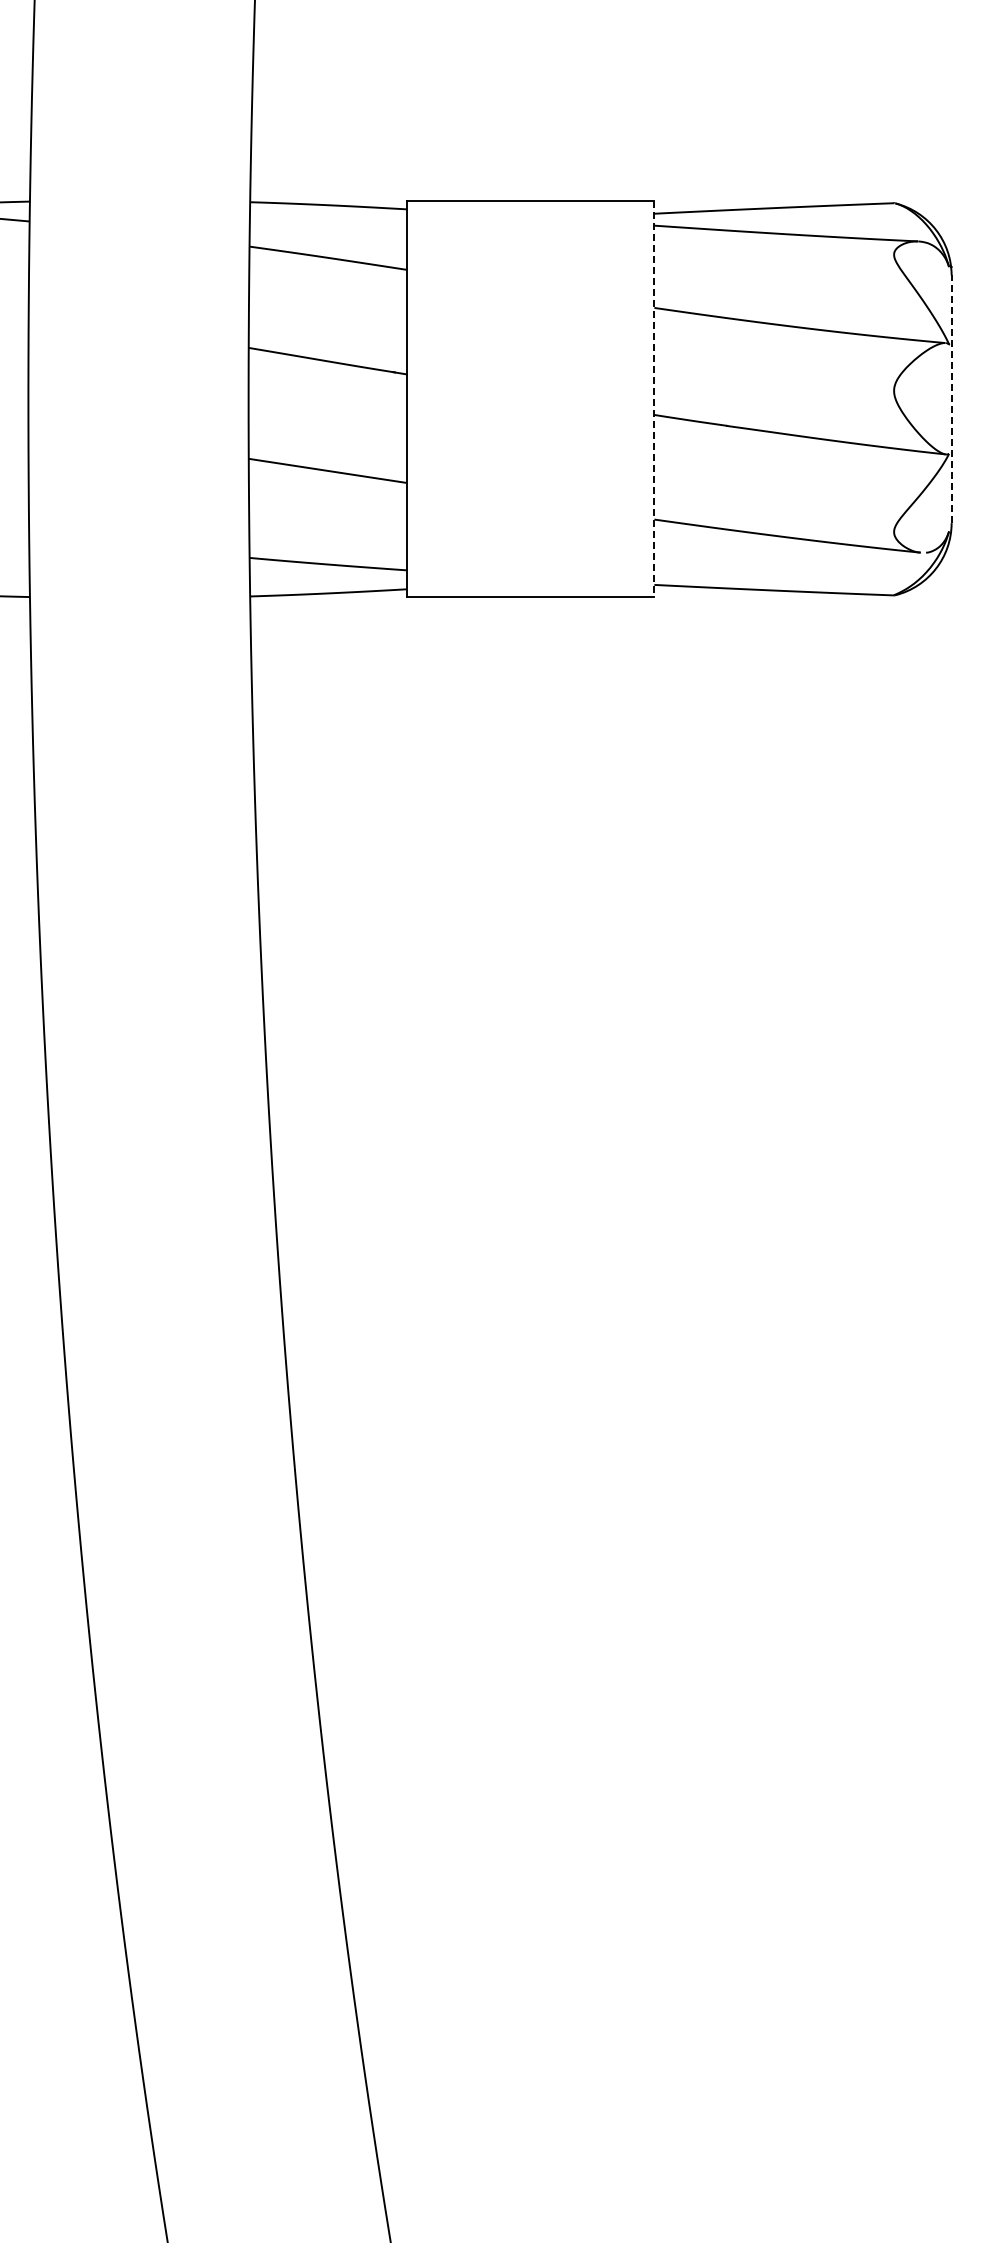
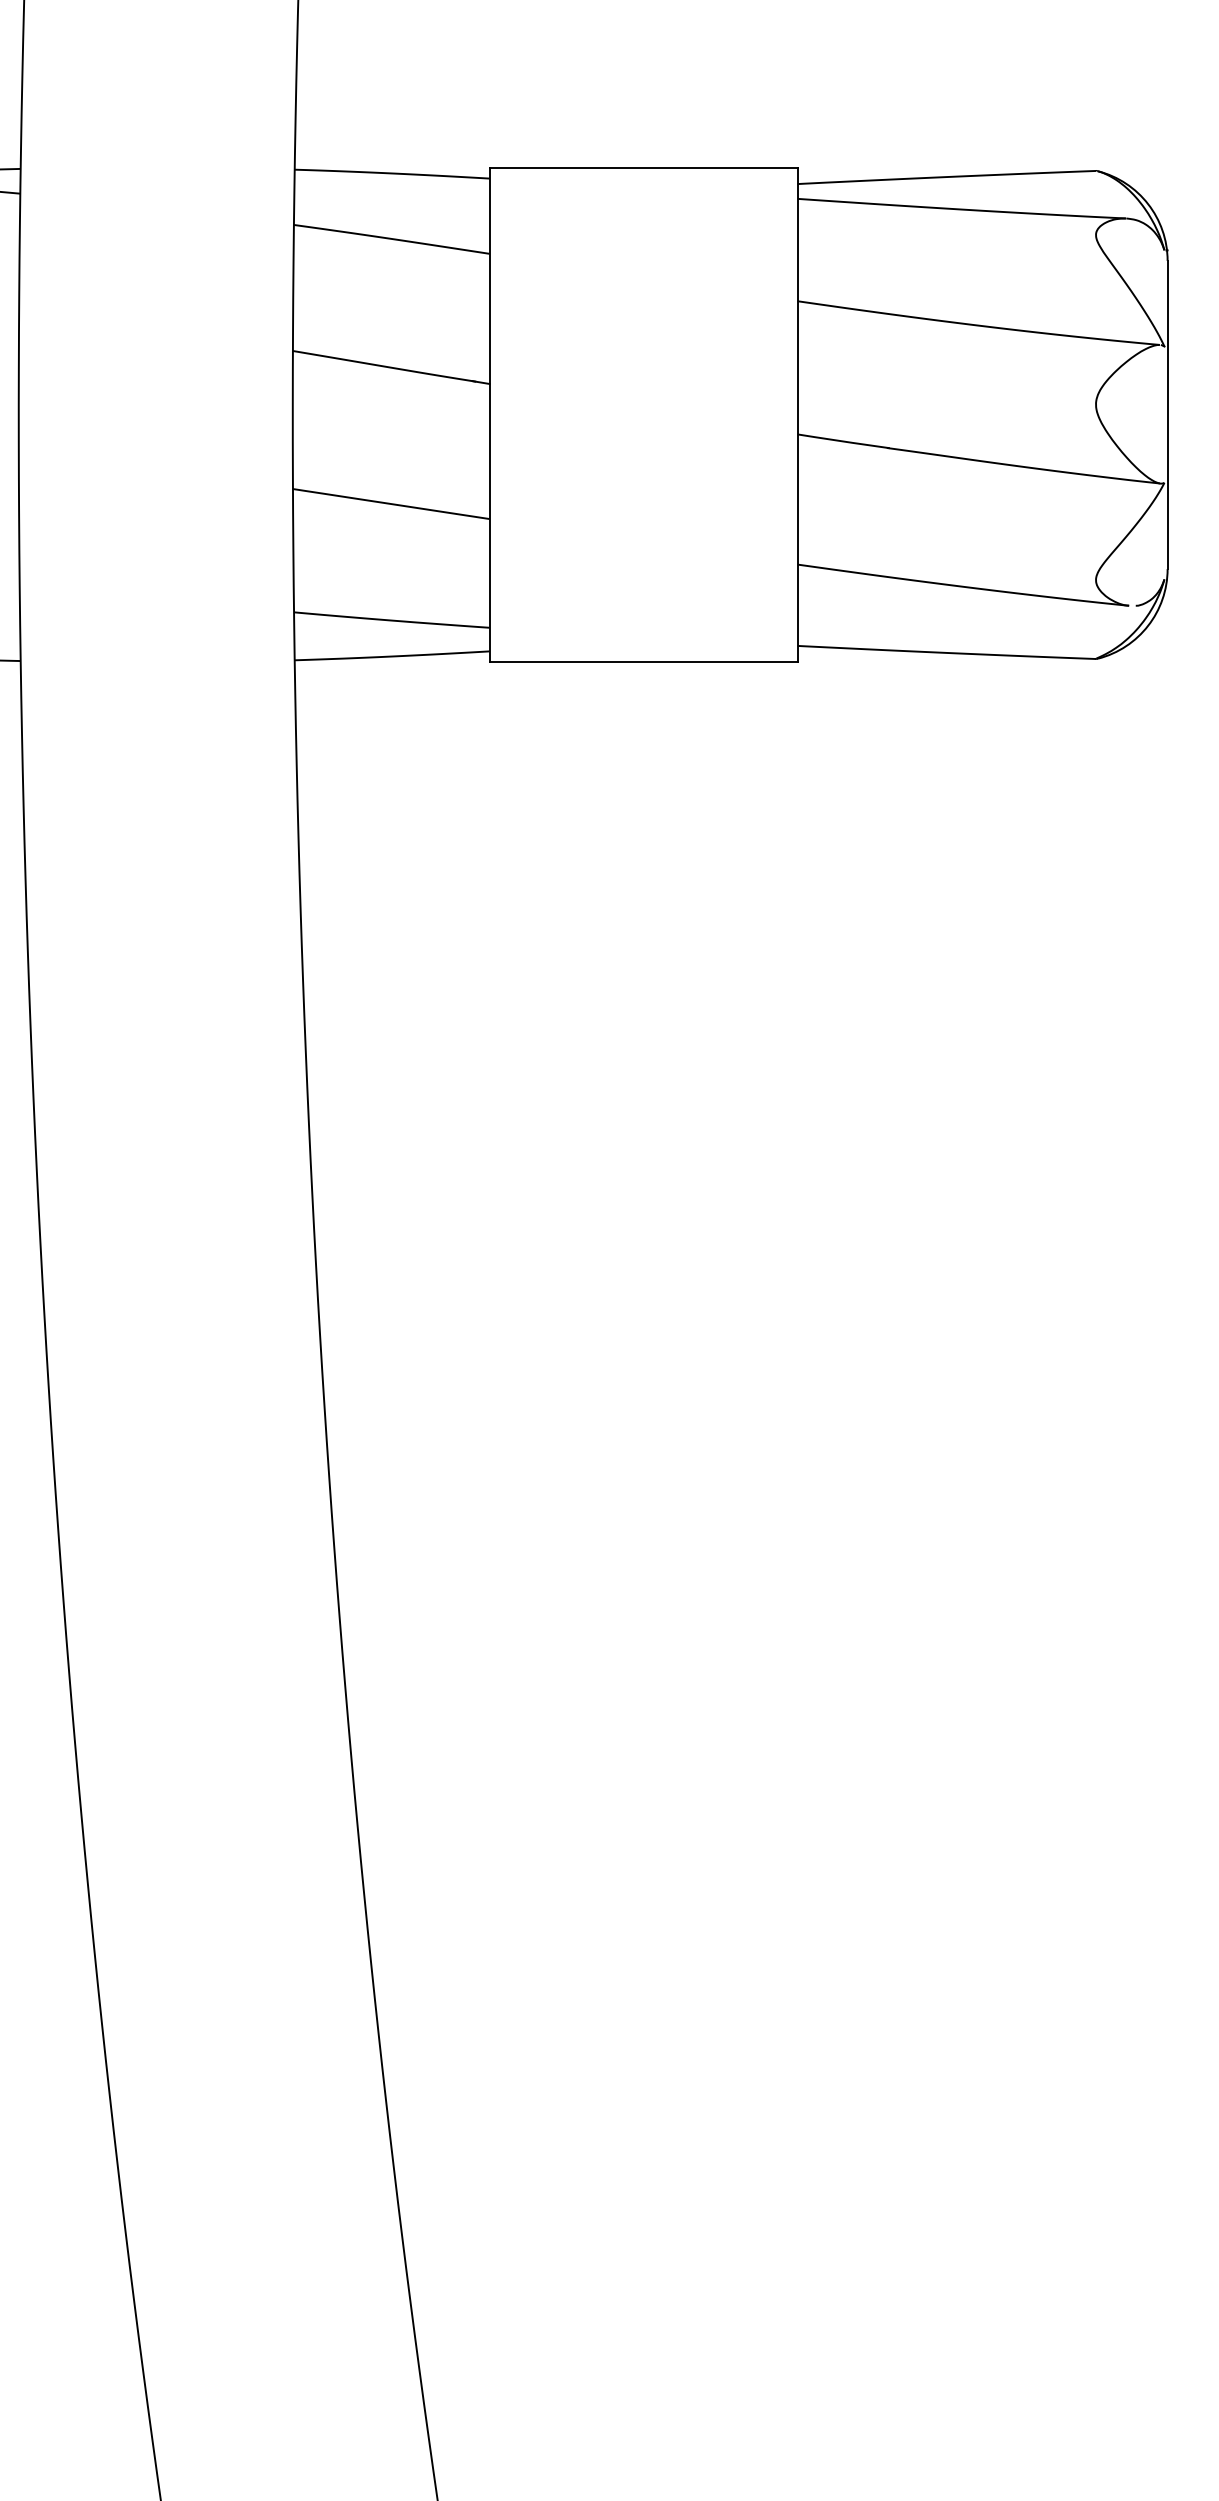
line: (654, 399) -> (797, 415), dashed -> solid
line: (951, 399) -> (1167, 415), dashed -> solid

